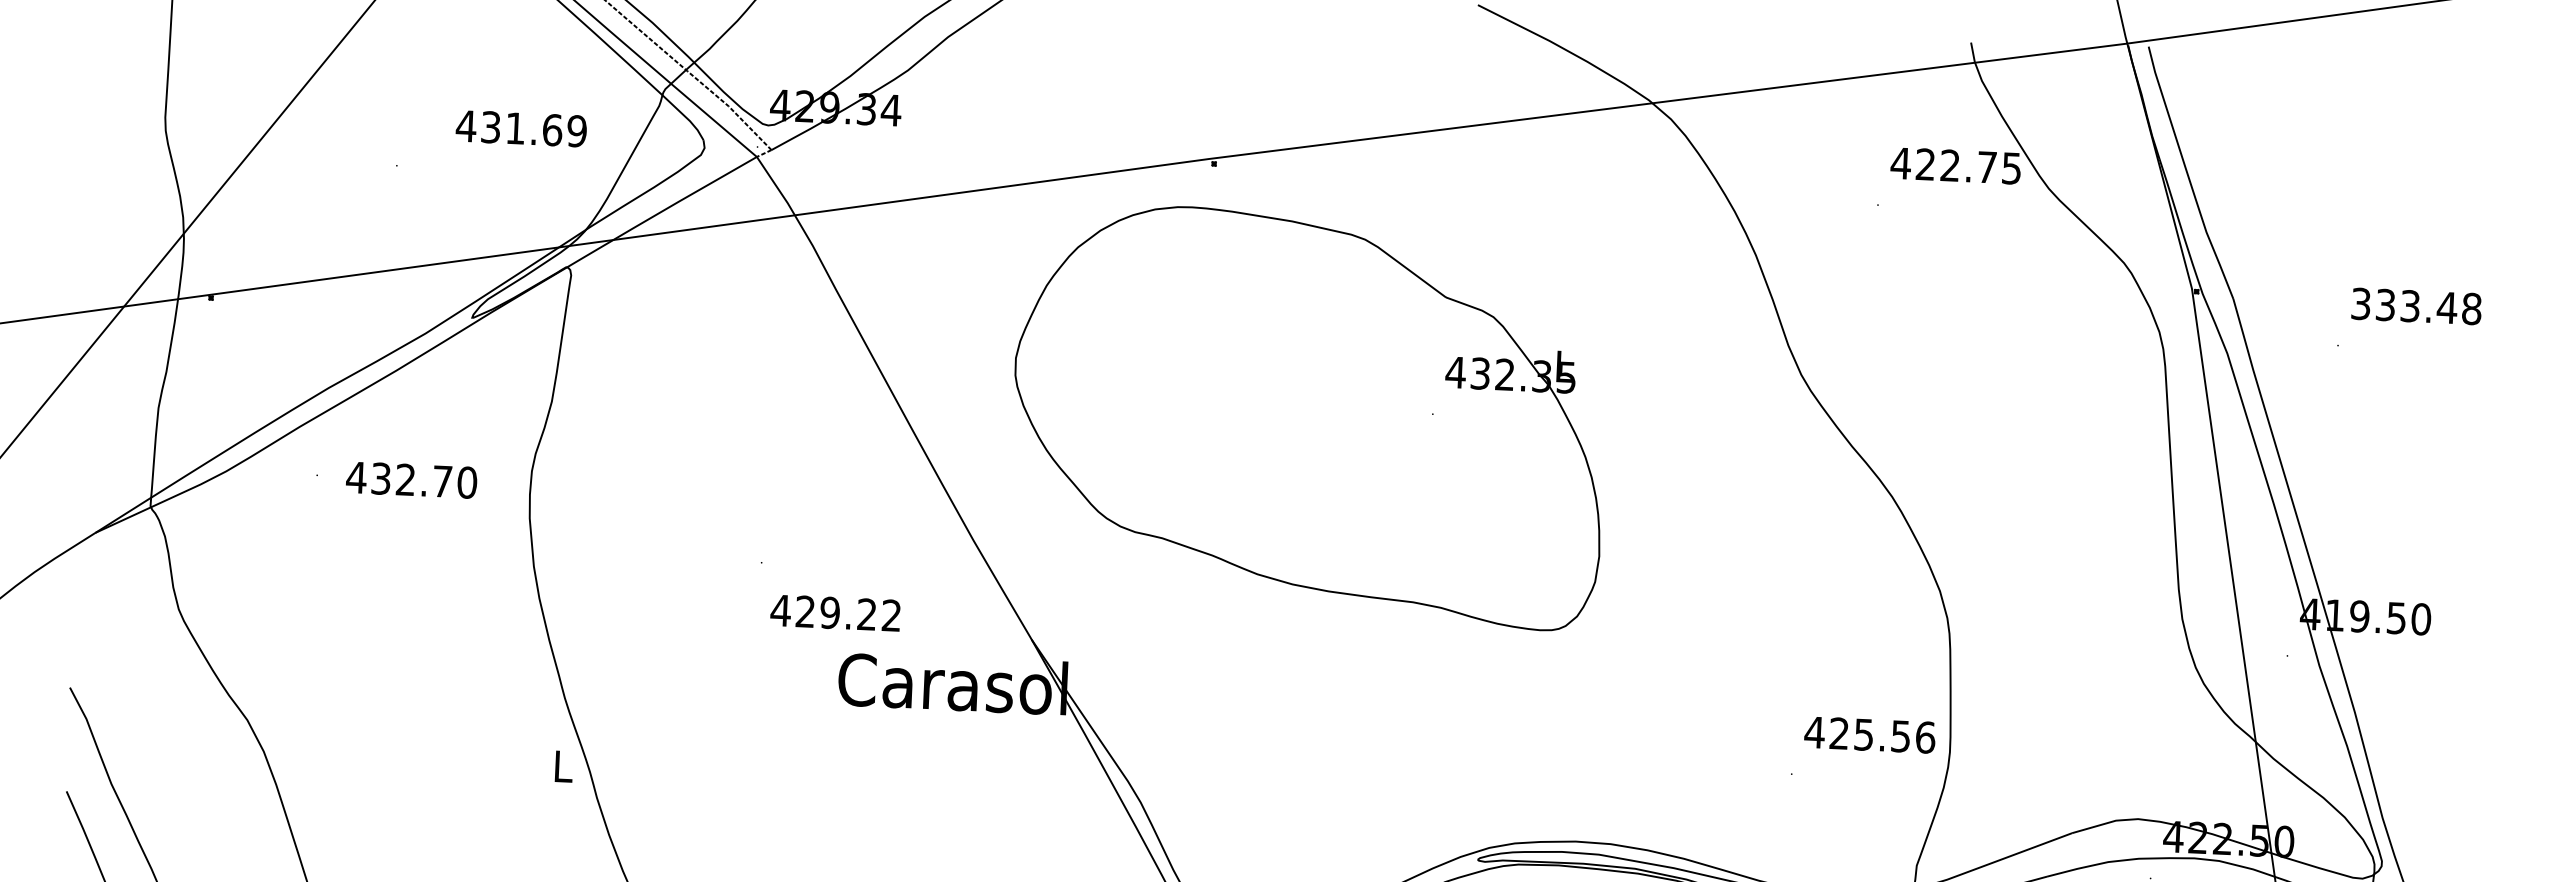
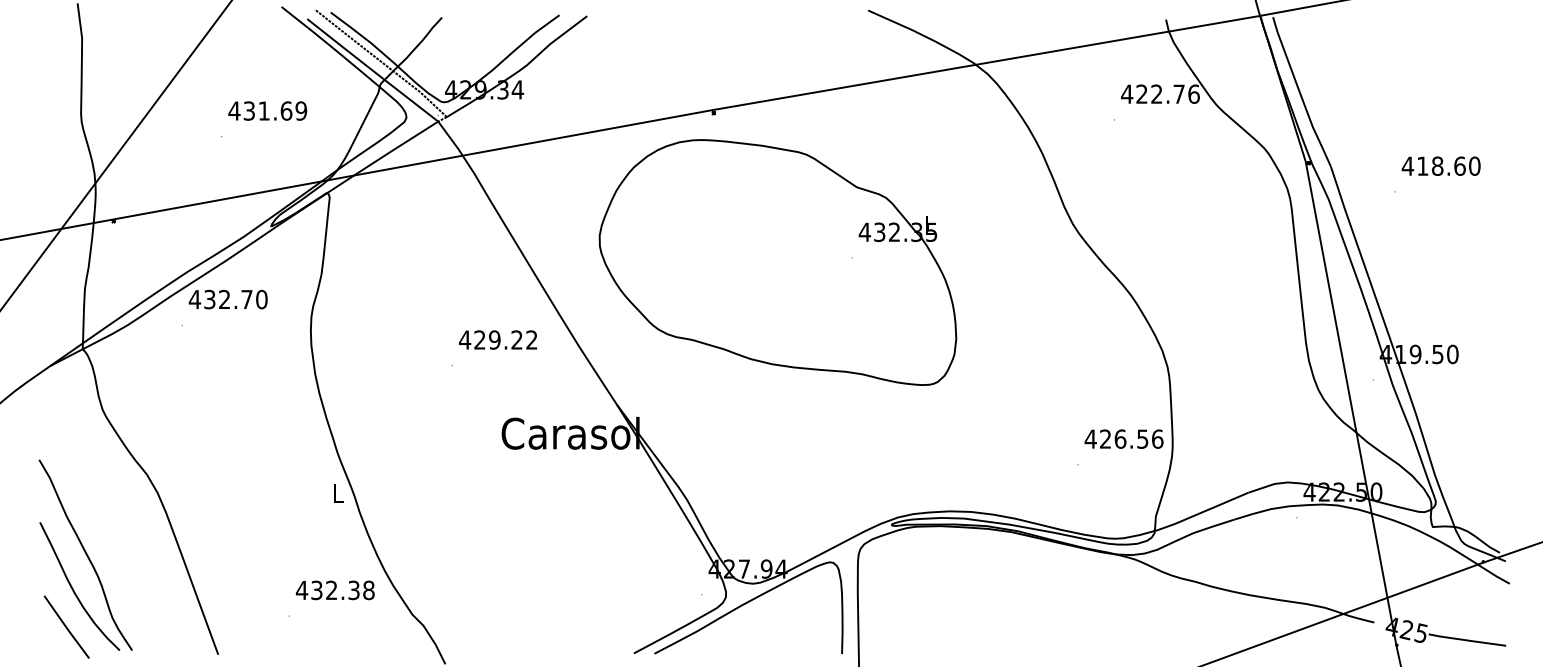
text: (521, 127) -> (267, 110), moved
text: (2011, 167) -> (1193, 93), 422.75 -> 422.76
text: (2415, 305) -> (1440, 165), 333.48 -> 418.60
text: (410, 479) -> (227, 299), moved
text: (834, 612) -> (497, 339), moved
text: (1864, 733) -> (1120, 438), 425.56 -> 426.56

